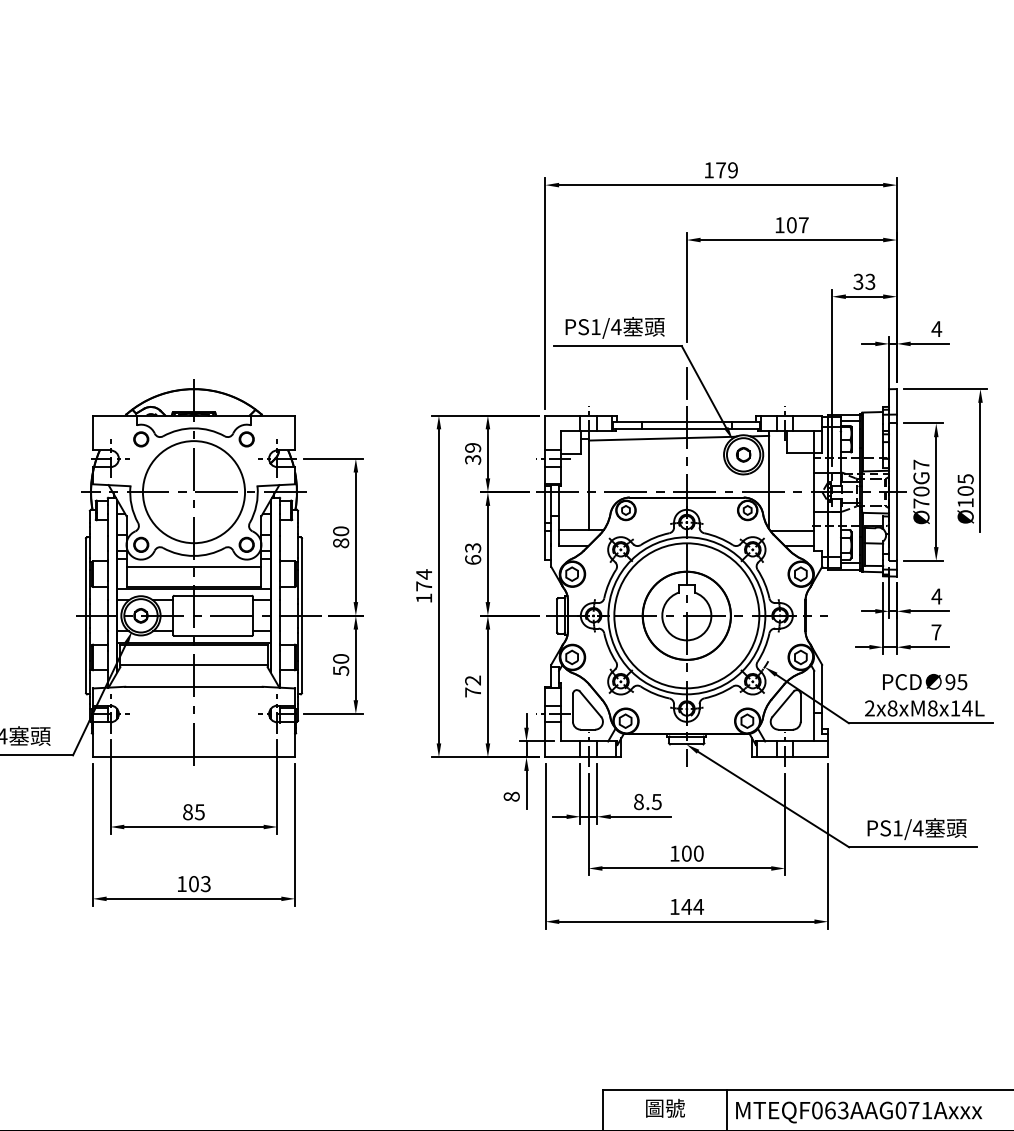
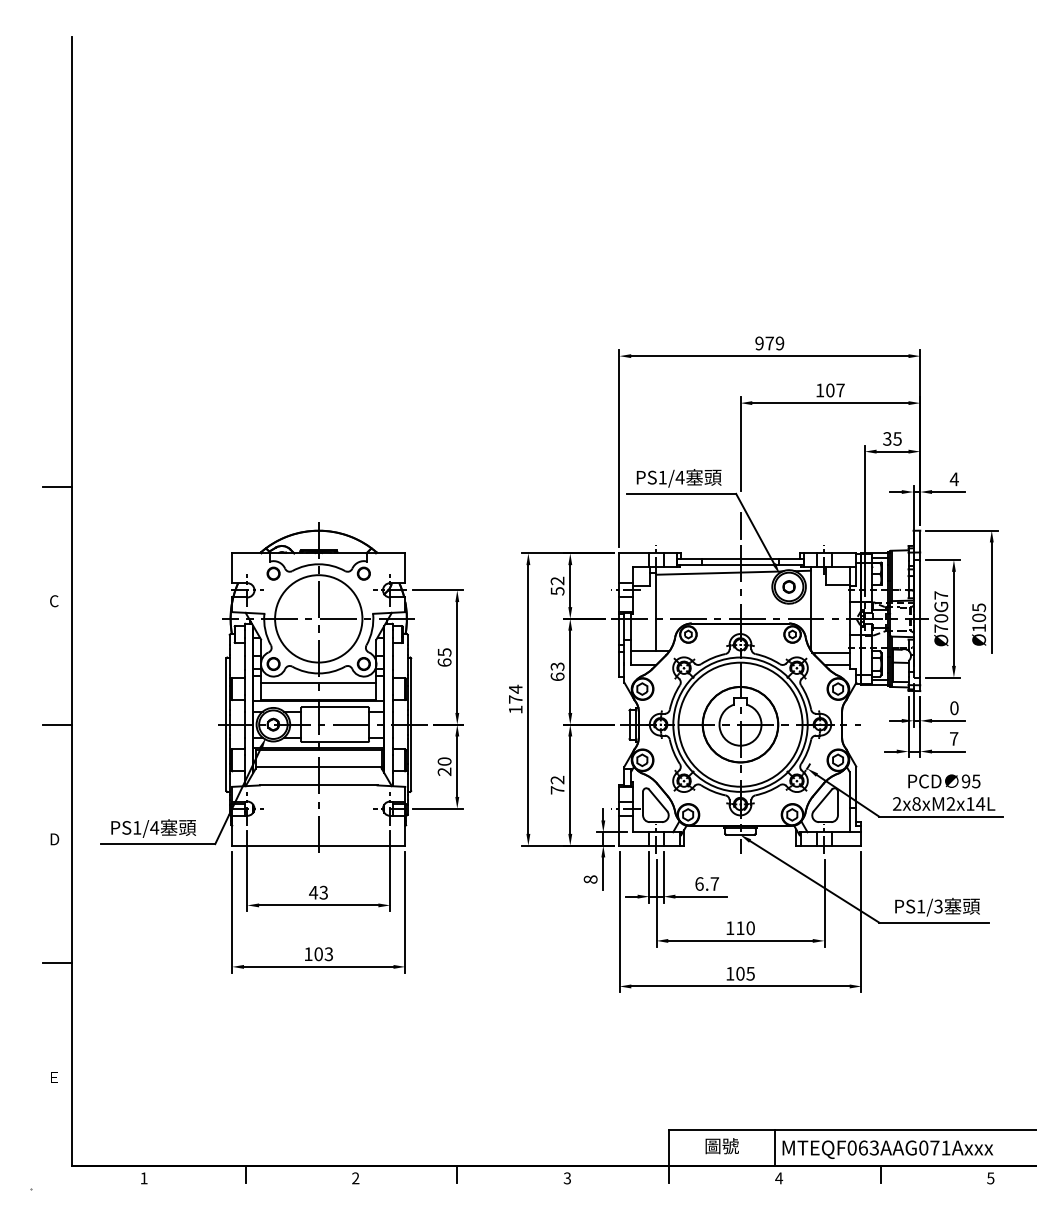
text: (709, 170) -> (759, 343), 179 -> 979
text: (870, 281) -> (897, 438), 33 -> 35
text: (472, 453) -> (557, 585), 39 -> 52
text: (340, 537) -> (444, 657), 80 -> 65
text: (935, 596) -> (953, 708), 4 -> 0
text: (340, 670) -> (444, 771), 50 -> 20
text: (932, 707) -> (950, 803), 2x8xM8x14L -> 2x8xM2x14L
text: (648, 801) -> (707, 883), 8.5 -> 6.7
text: (193, 811) -> (318, 892), 85 -> 43
text: (918, 828) -> (938, 906), PS1/4 -> PS1/3
text: (686, 853) -> (740, 928), 100 -> 110
text: (692, 906) -> (745, 973), 144 -> 105

